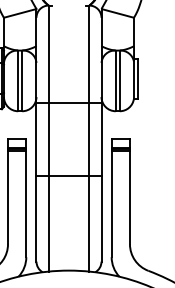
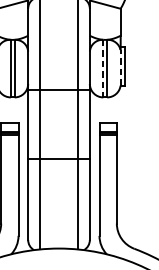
line: (133, 80) -> (120, 68), solid -> dashed
line: (115, 81) -> (103, 69), solid -> dashed

